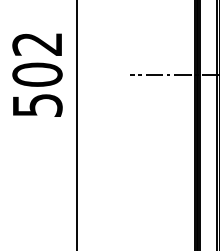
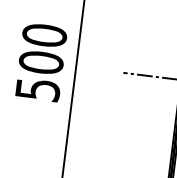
text: (37, 44) -> (44, 35), 502 -> 500

